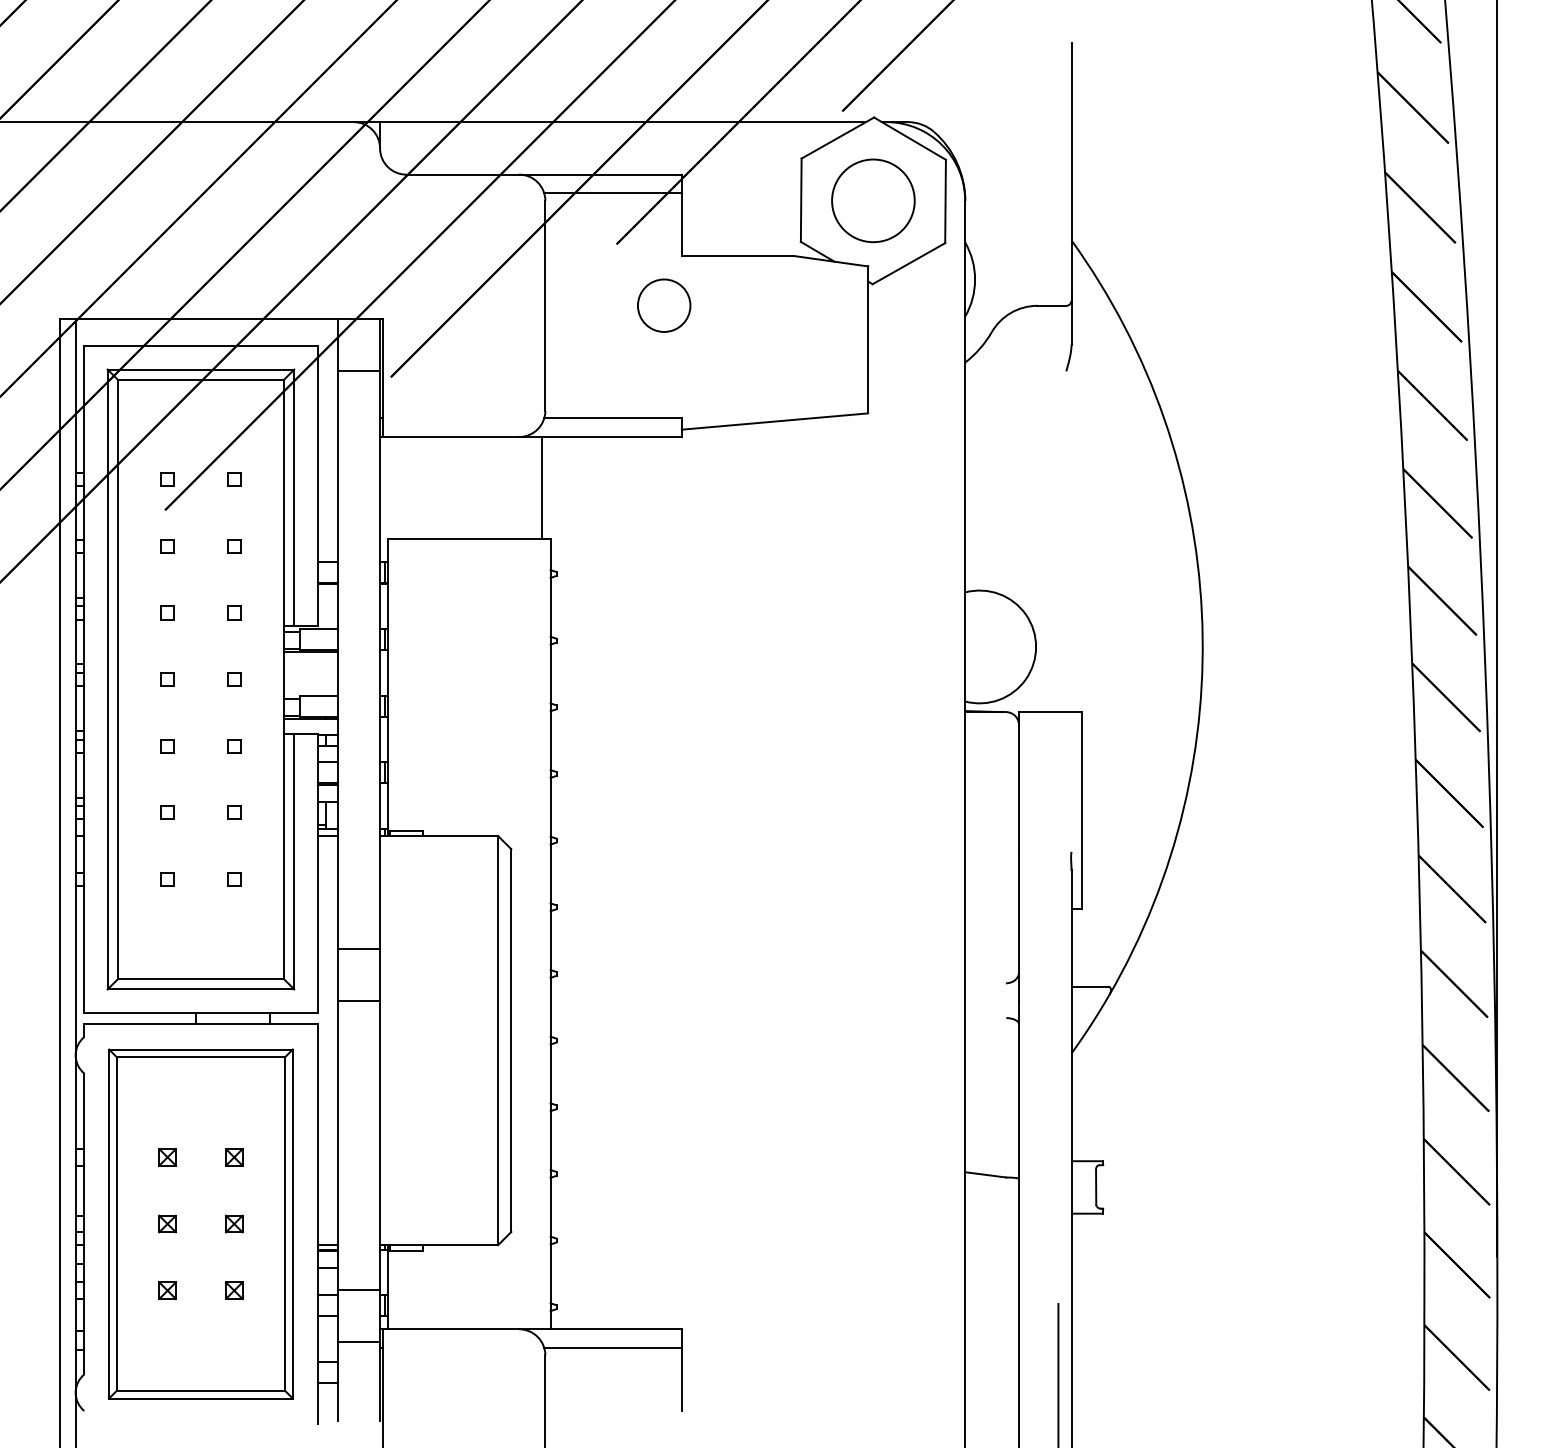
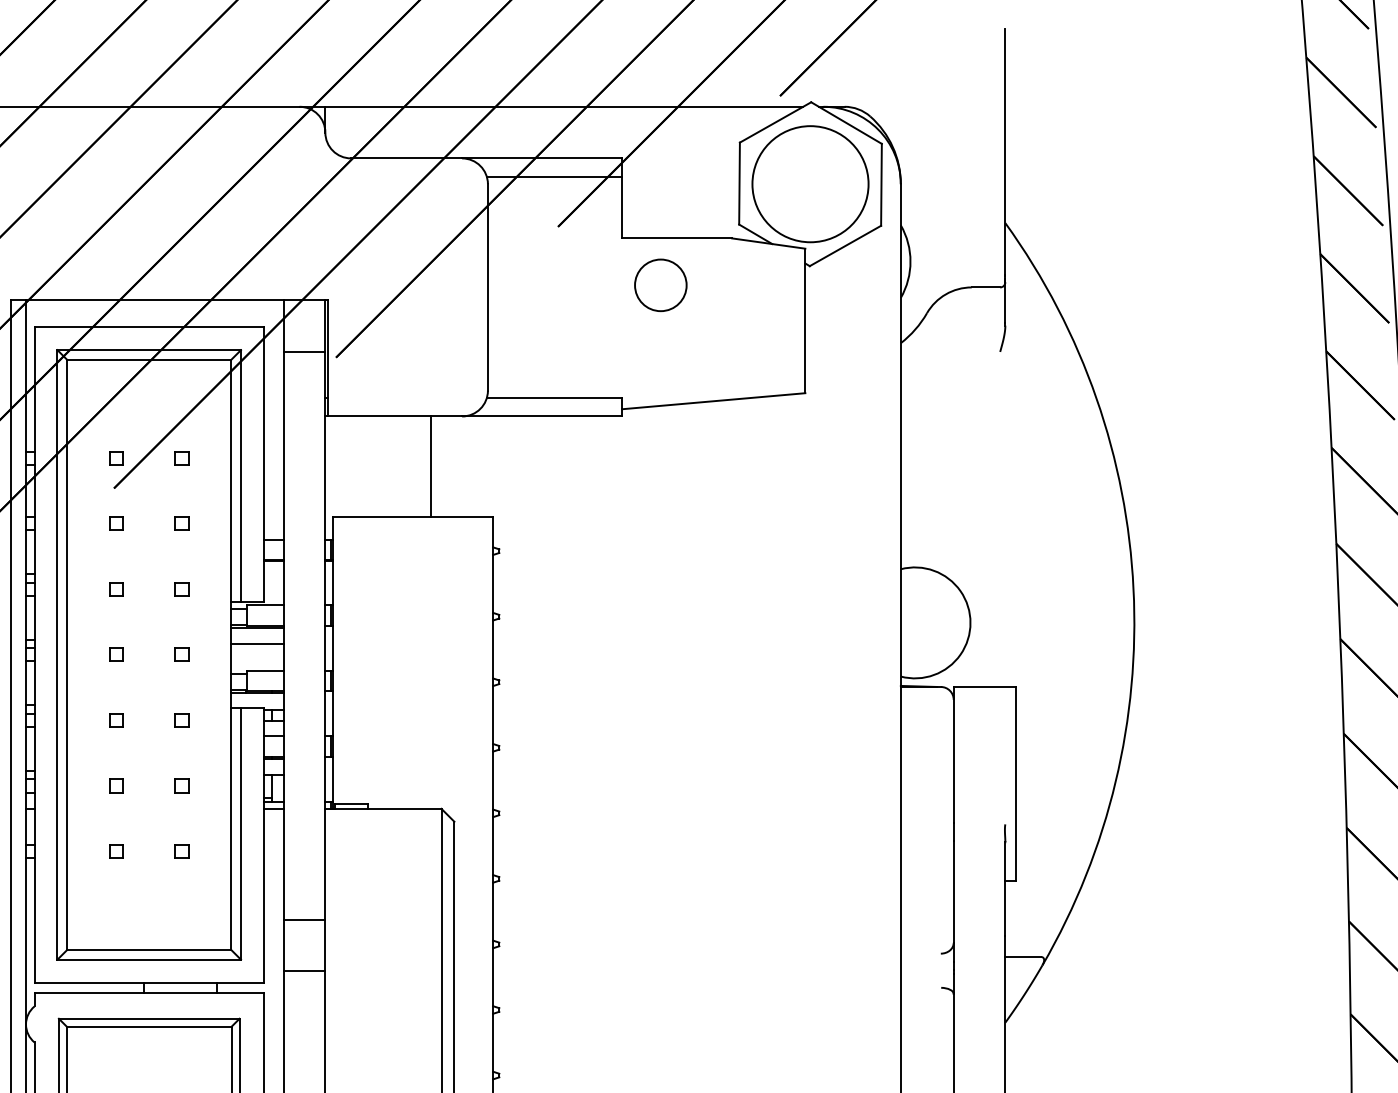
circle: (873, 200) -> (810, 183), size x1.43
circle: (664, 305) -> (661, 285), moved
line: (541, 488) -> (431, 467), moved
line: (311, 668) -> (257, 644), added

